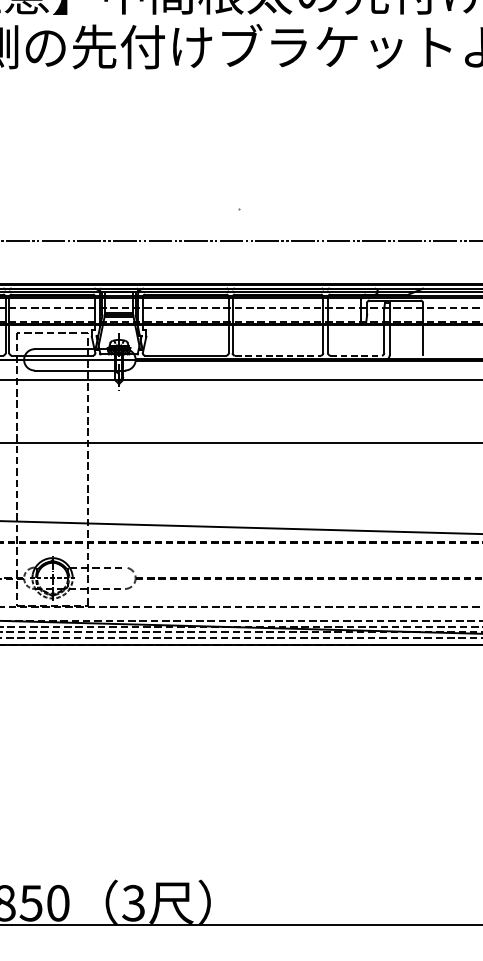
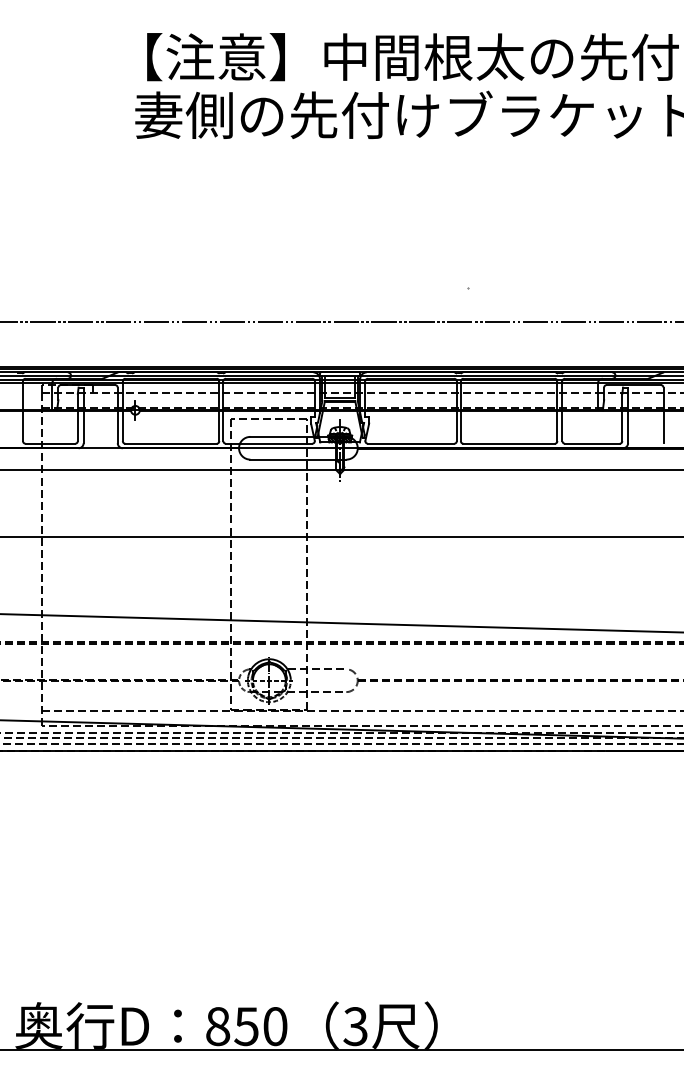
line: (278, 355) -> (509, 443), dashed -> solid
line: (356, 355) -> (592, 443), dashed -> solid

